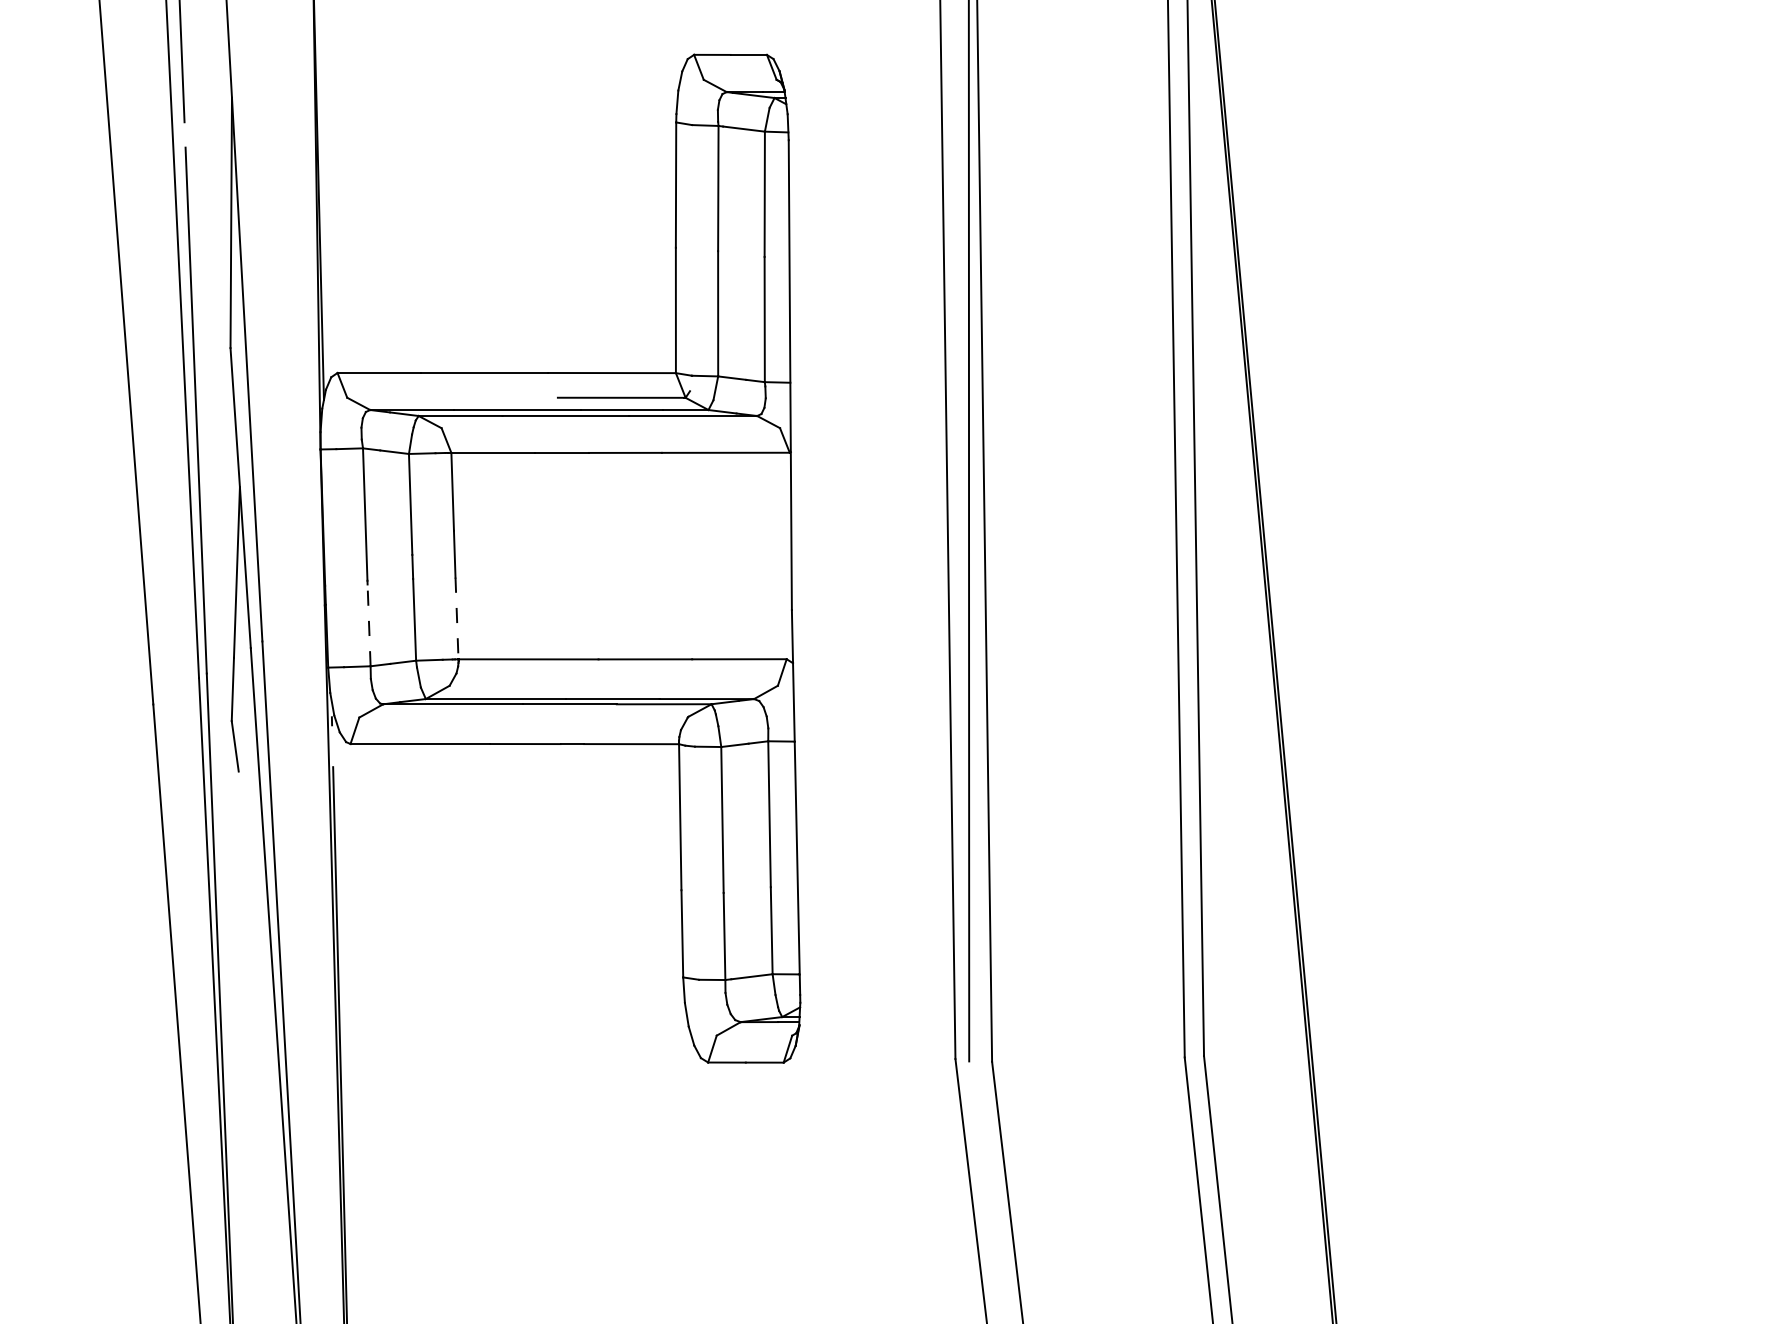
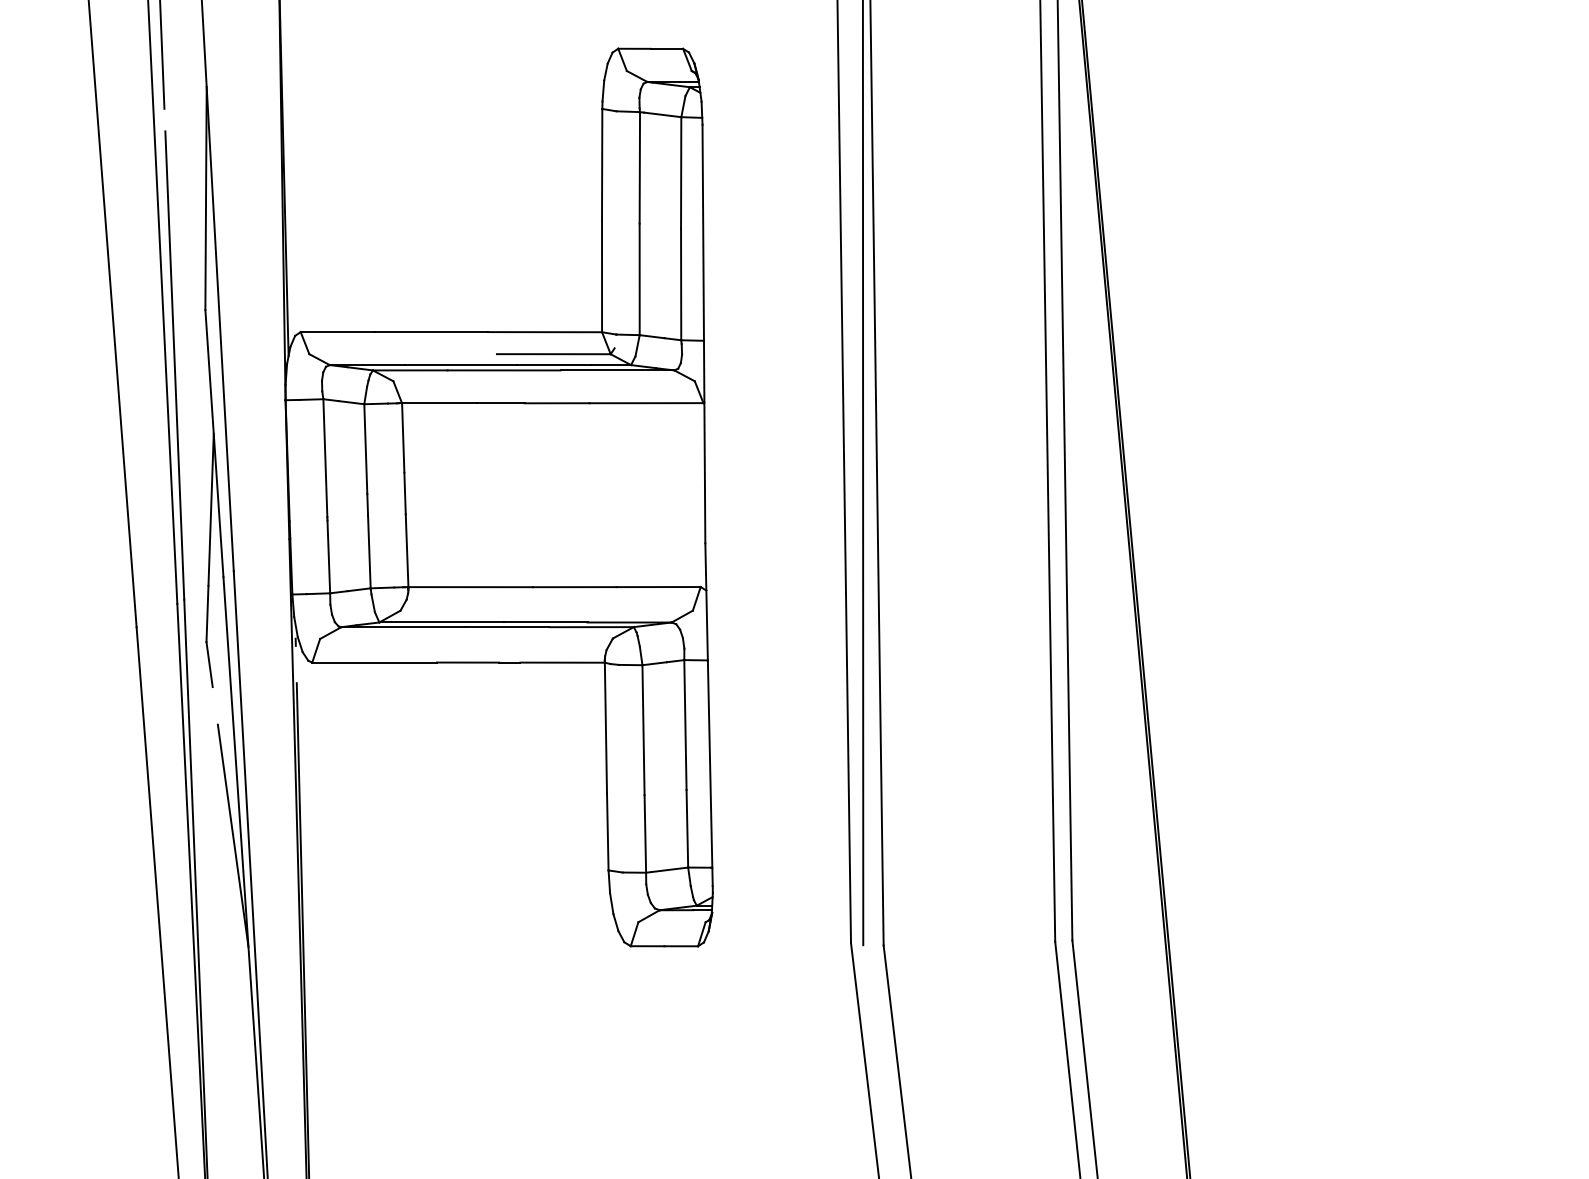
line: (457, 618) -> (407, 550), dashed -> solid
line: (369, 625) -> (329, 556), dashed -> solid
line: (261, 938) -> (232, 835), added

